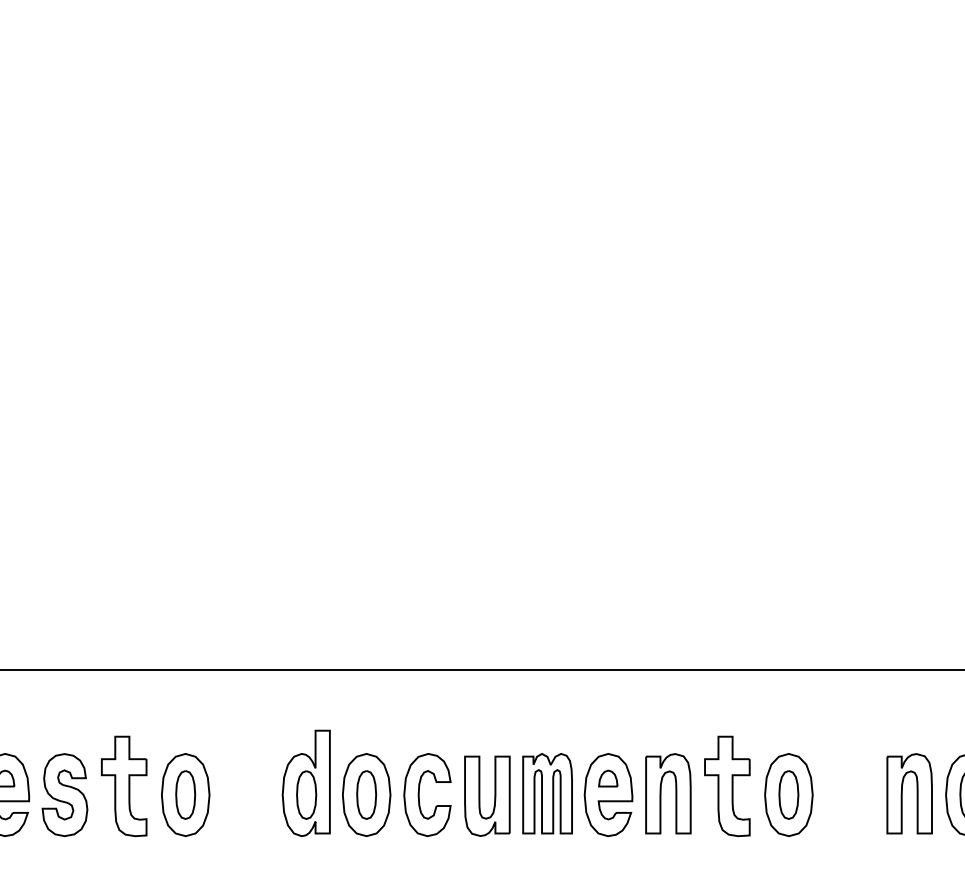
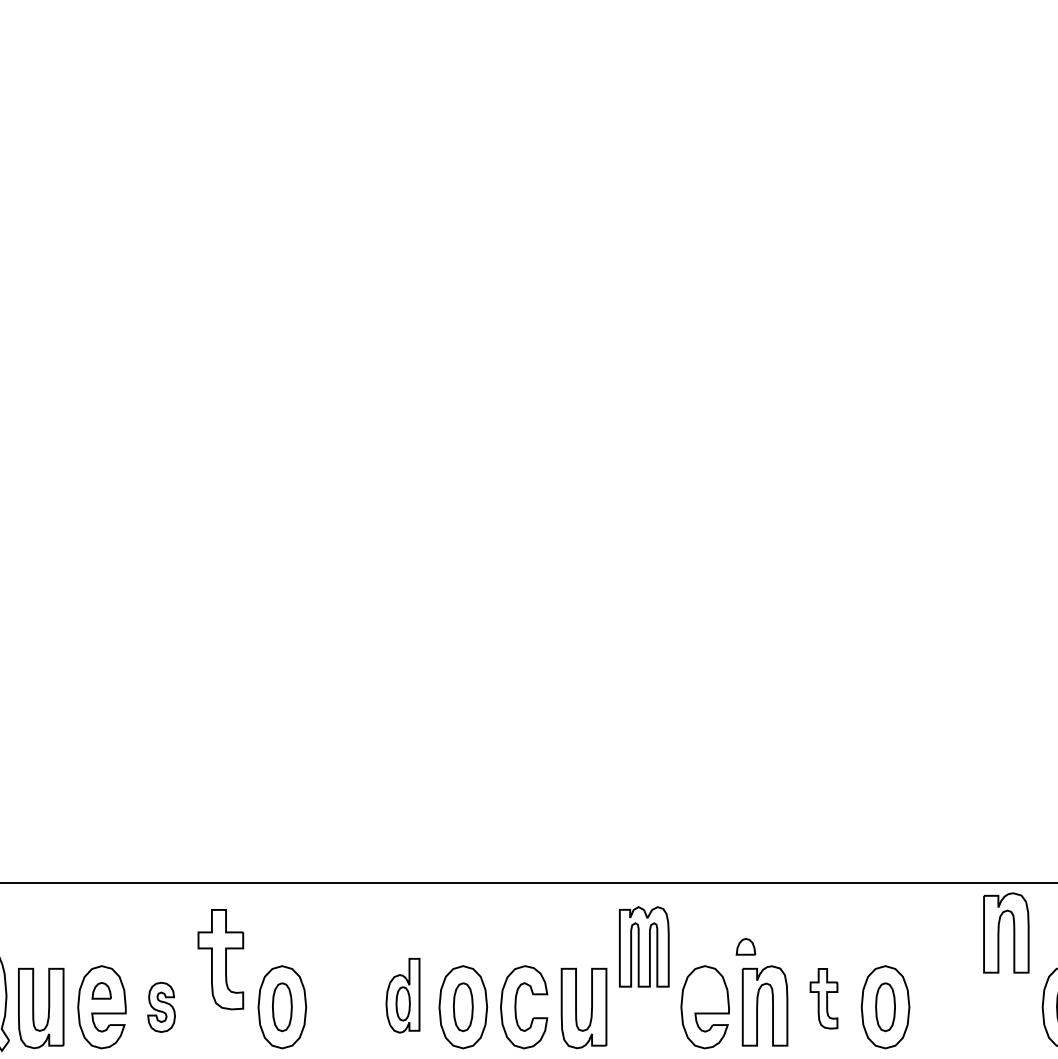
part: (607, 778) -> (745, 946), moved
part: (305, 783) -> (402, 995), size x0.7
part: (123, 786) -> (220, 959), moved
part: (726, 786) -> (823, 998), size x0.6
part: (547, 793) -> (644, 946), moved
part: (902, 793) -> (999, 932), moved
part: (64, 795) -> (161, 1007), size x0.6

